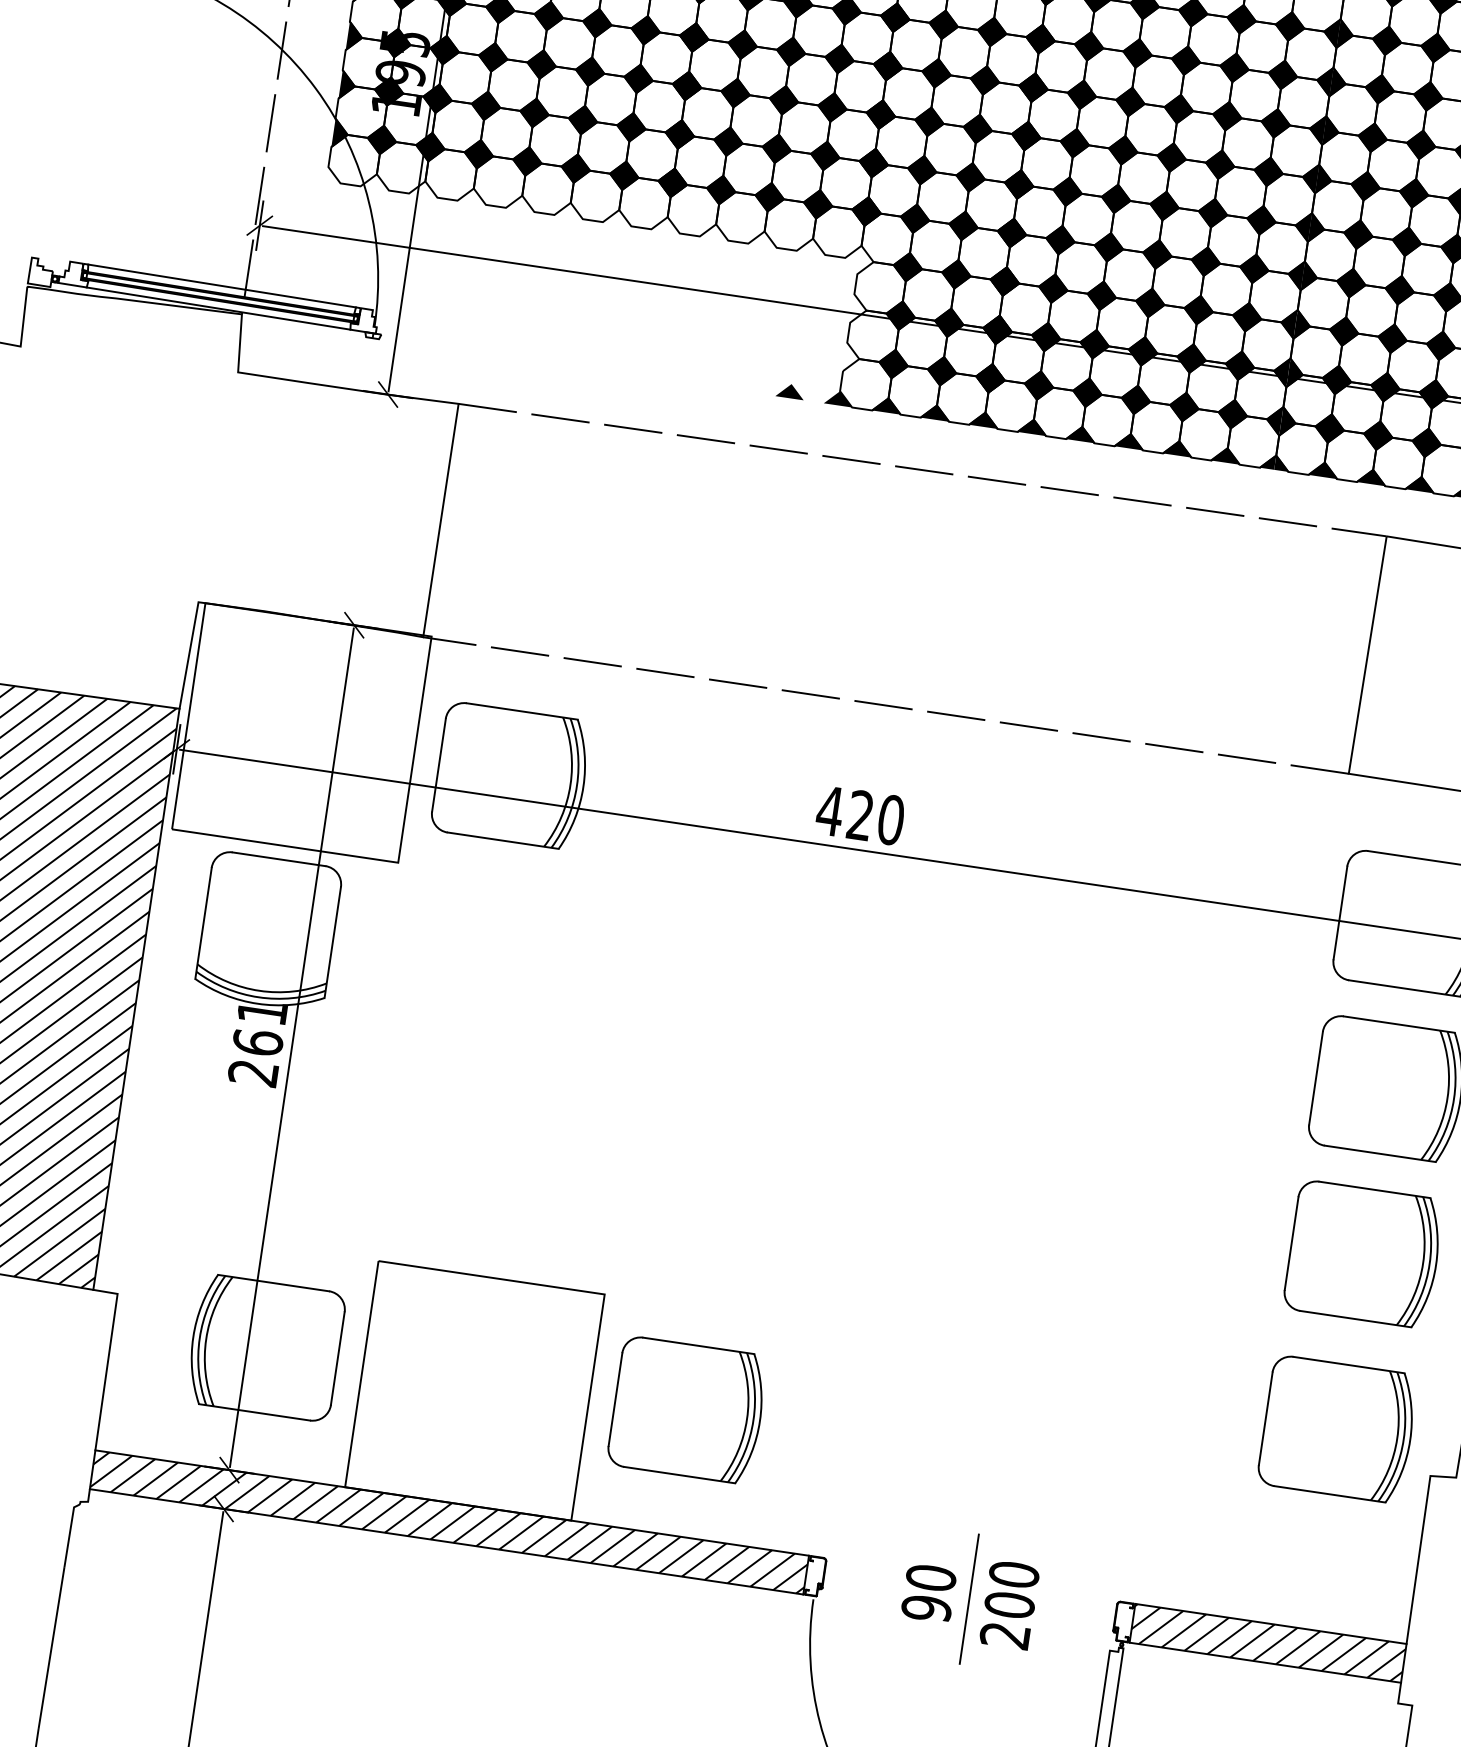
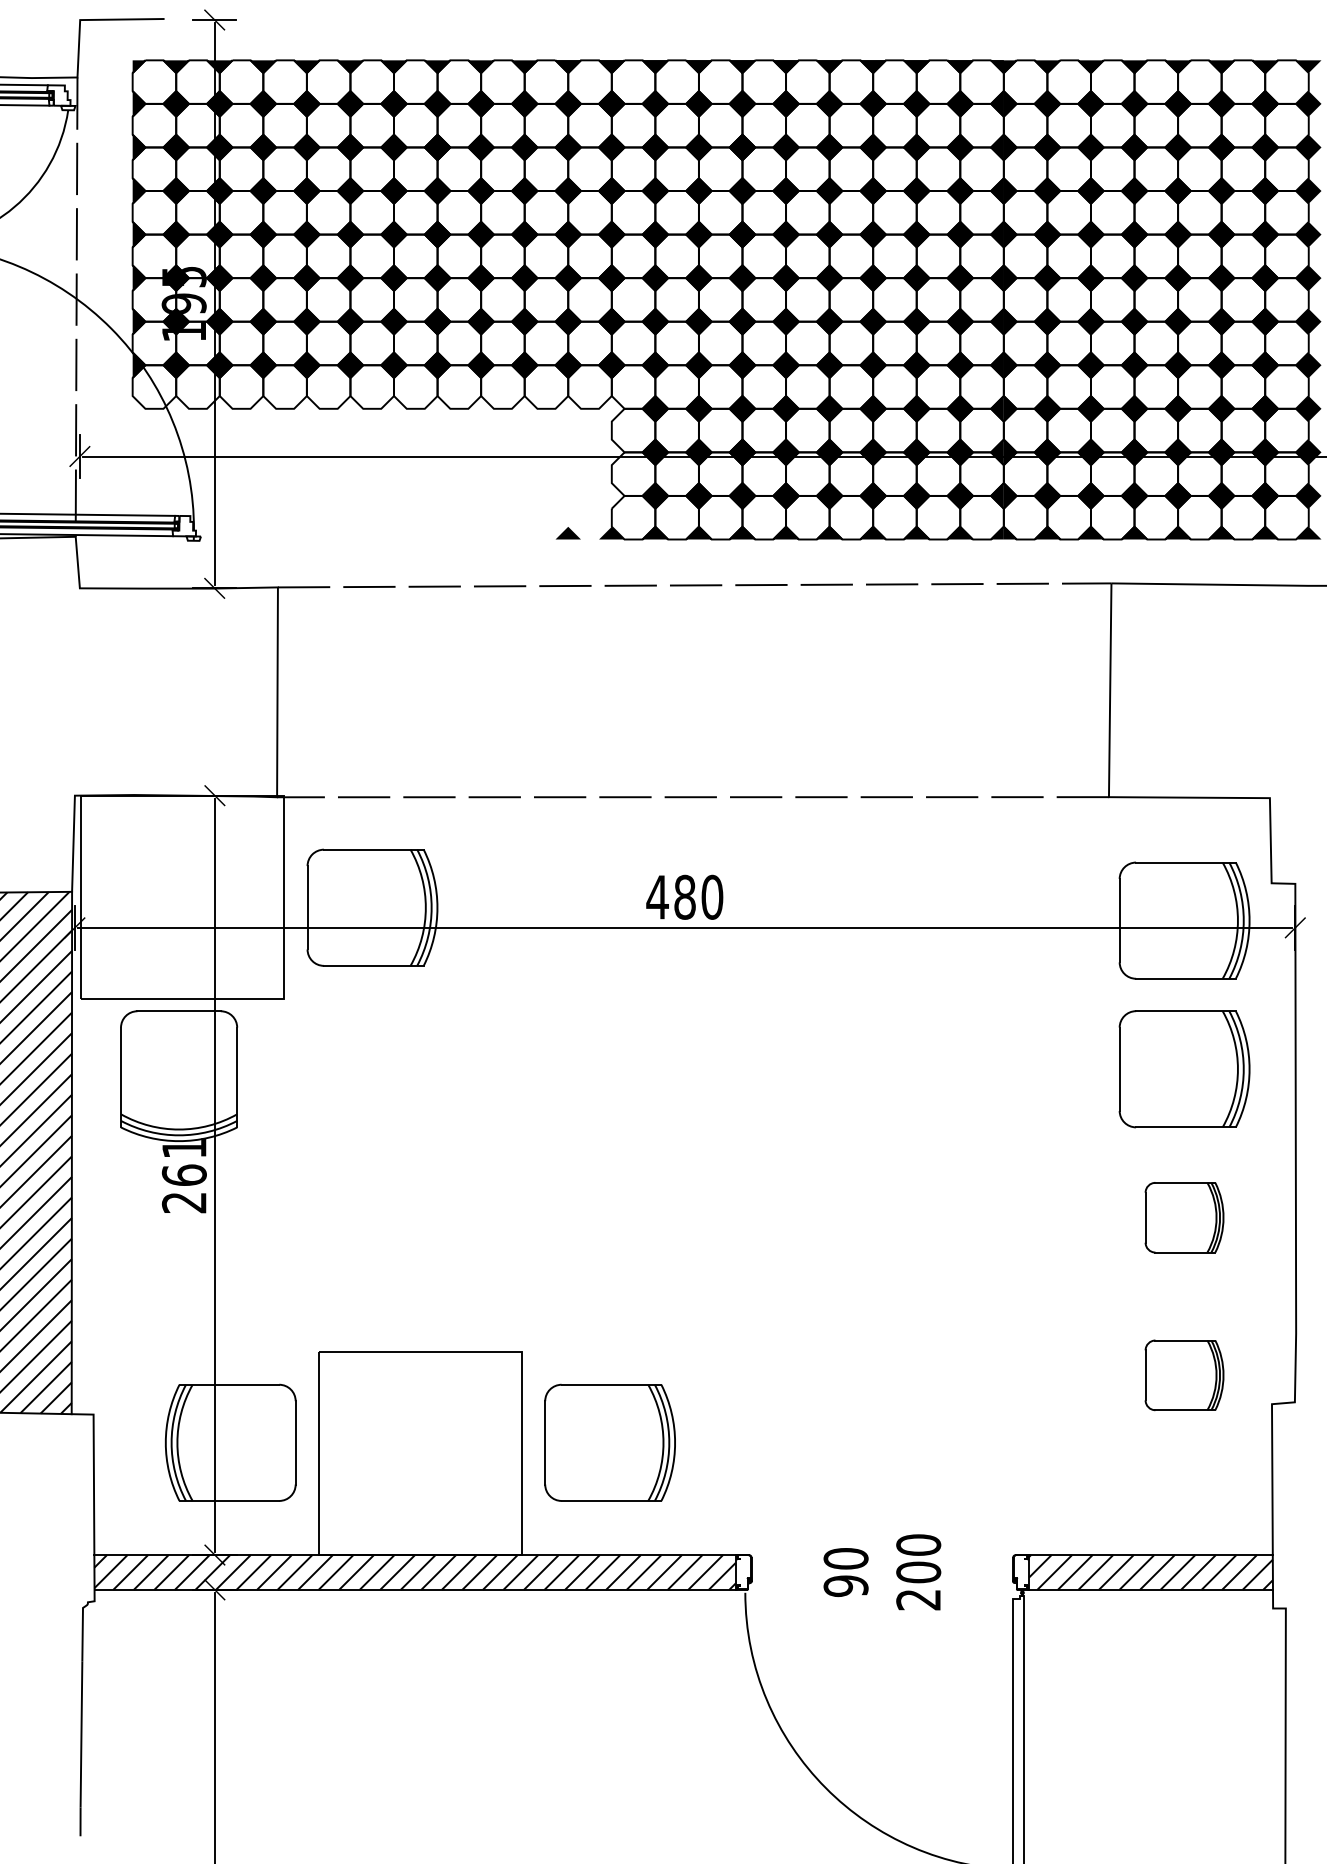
text: (860, 814) -> (684, 896), 420 -> 480
part: (1363, 1253) -> (1184, 1217), size x0.6
part: (1337, 1429) -> (1184, 1375), size x0.6
line: (969, 1599) -> (882, 1572), removed

